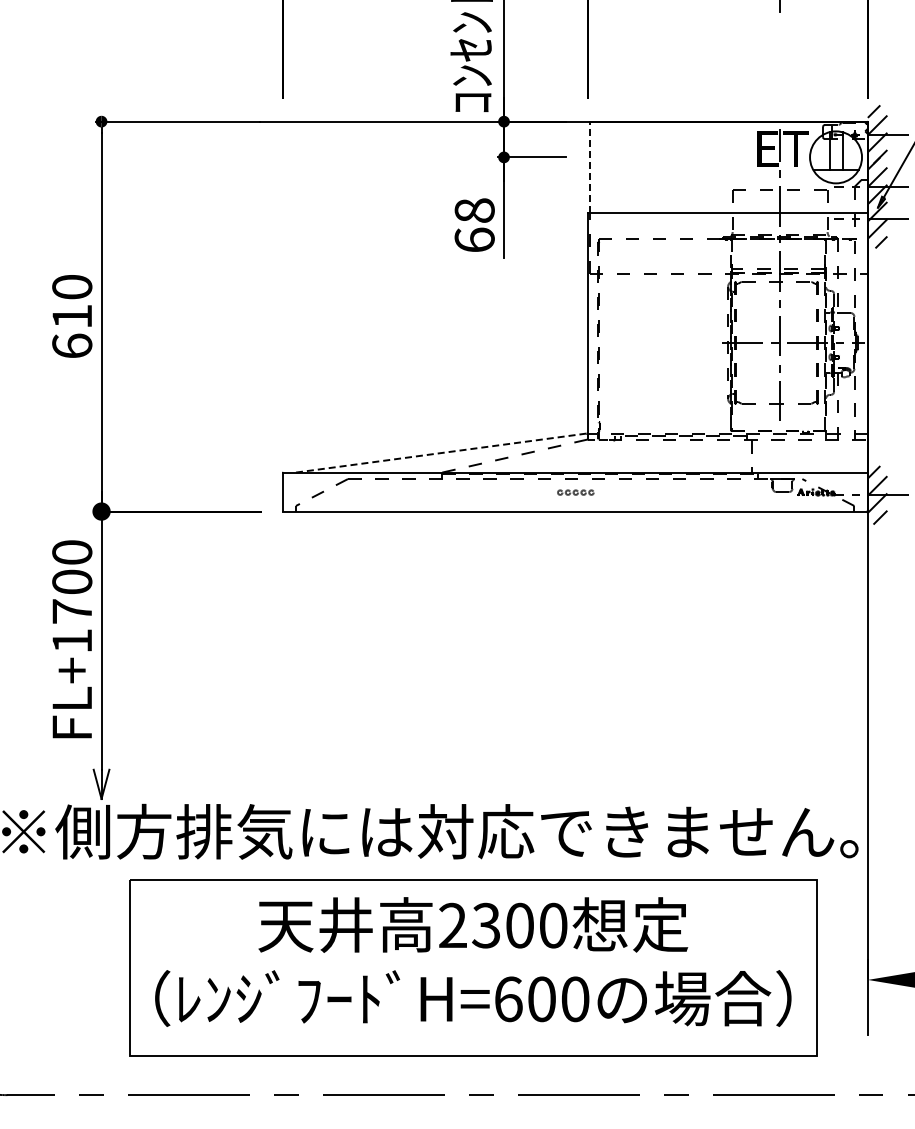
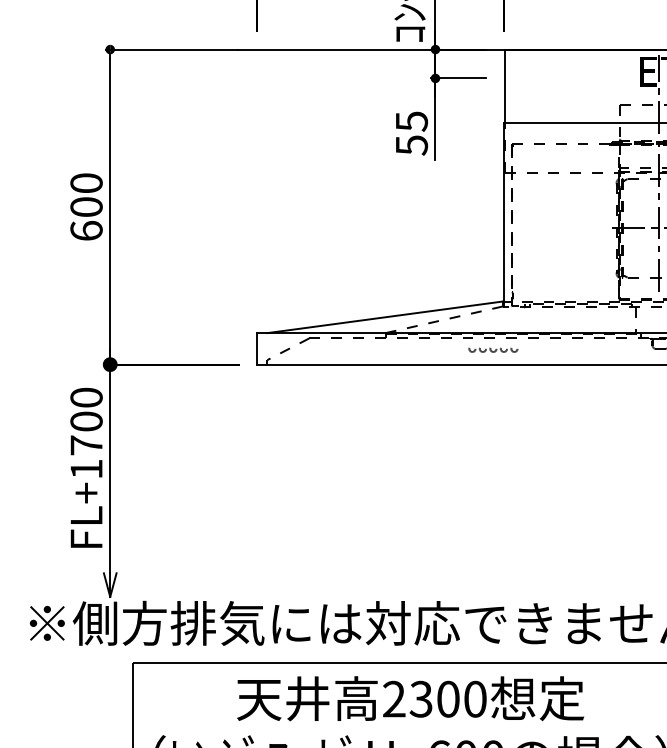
line: (589, 166) -> (504, 85), dashed -> solid
text: (474, 225) -> (411, 133), 68 -> 55
text: (72, 316) -> (86, 207), 610 -> 600
line: (441, 453) -> (384, 317), dashed -> solid
part: (575, 493) -> (493, 350), size x1.67

